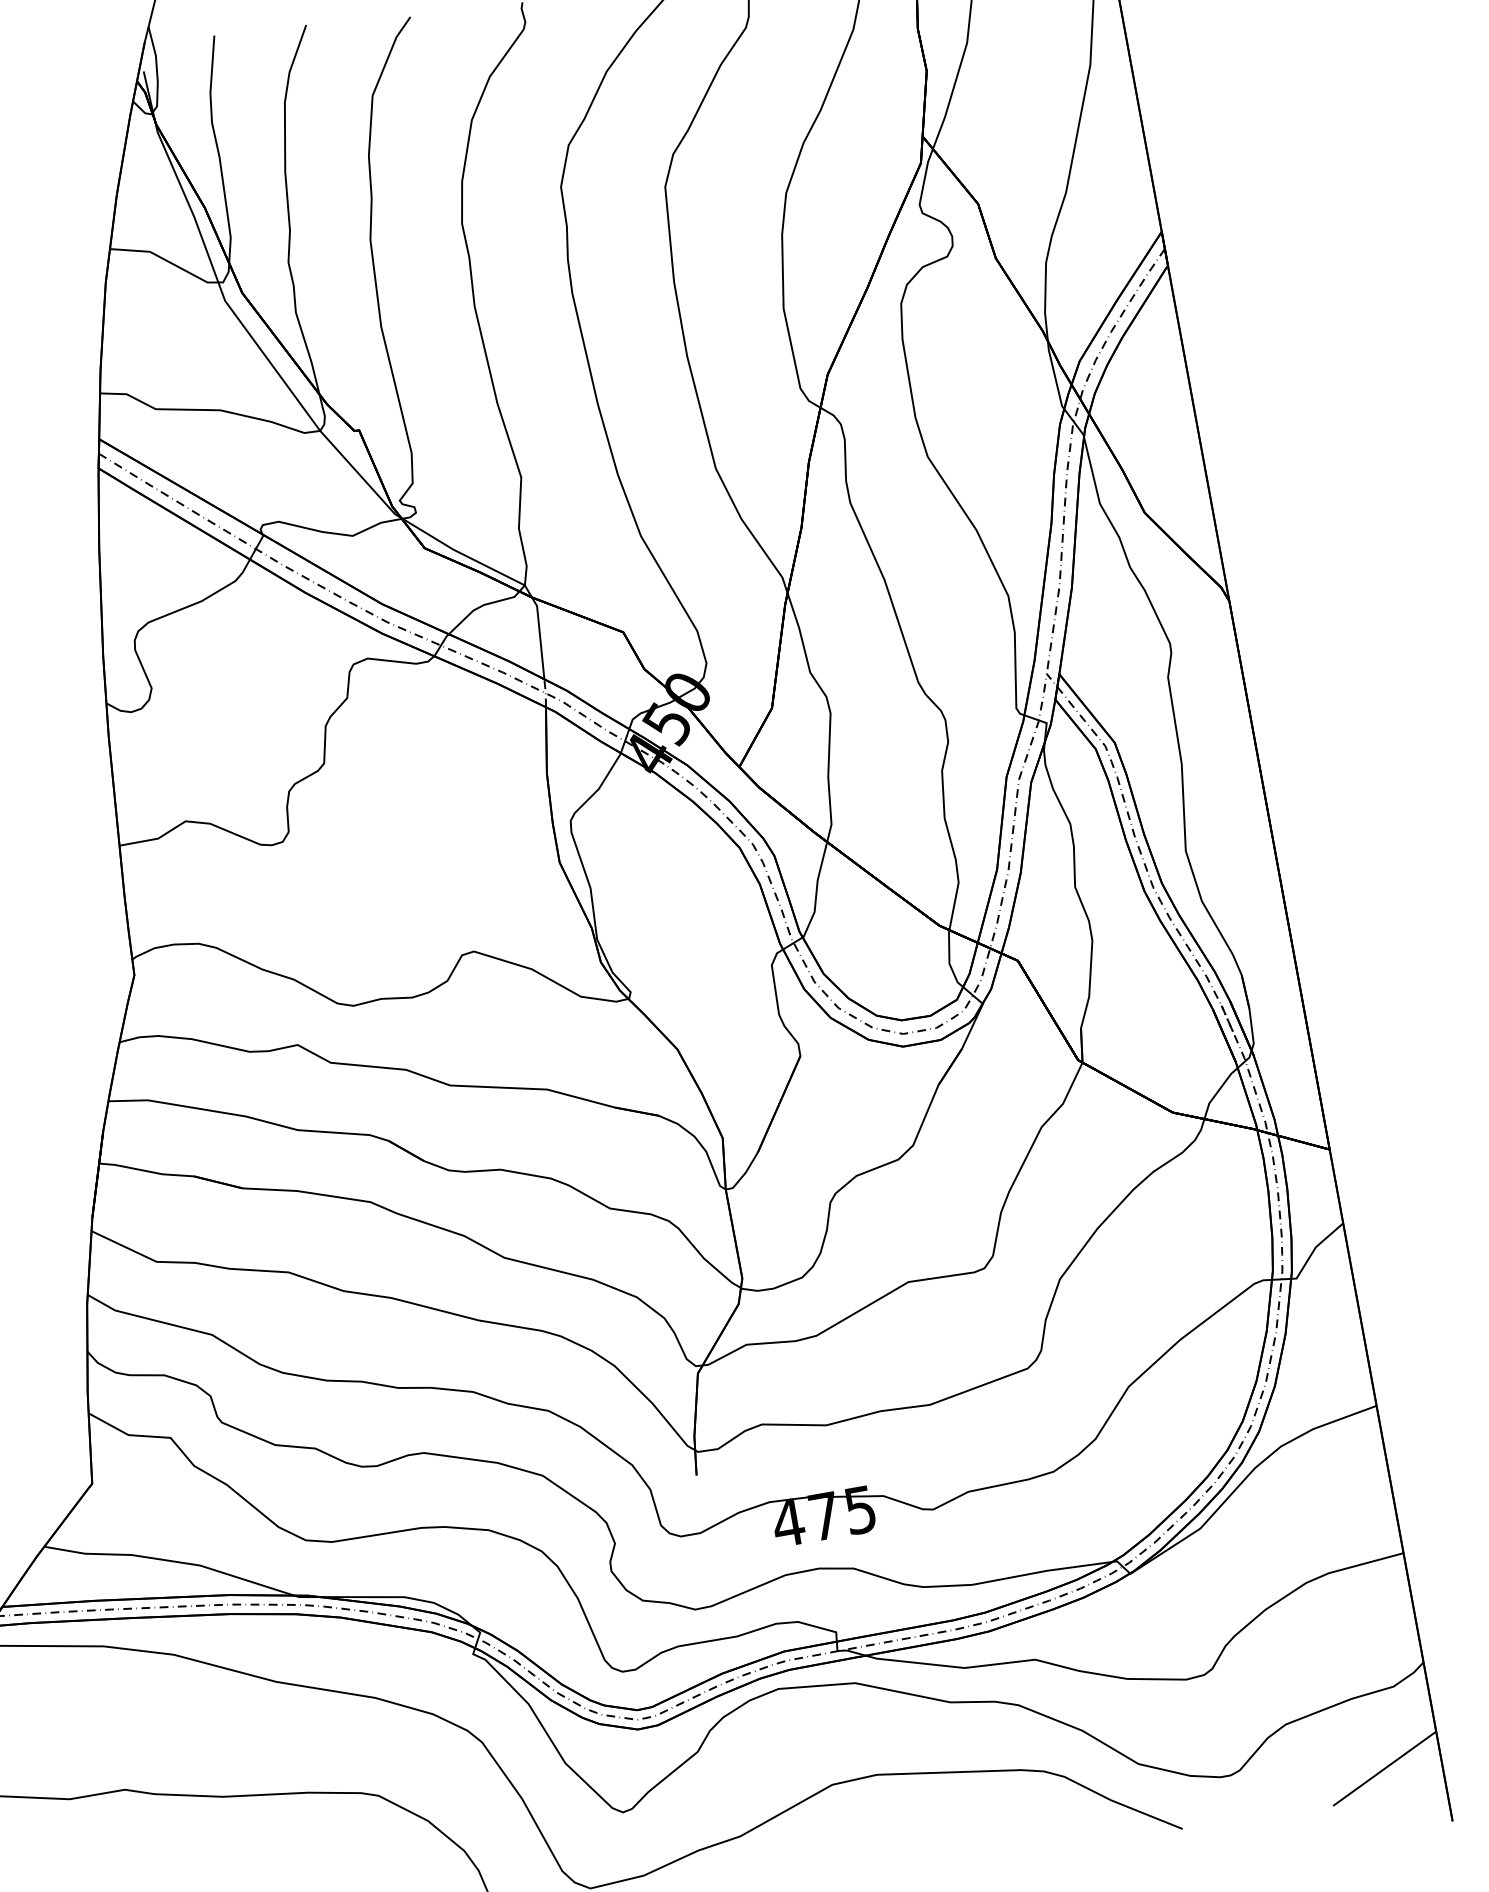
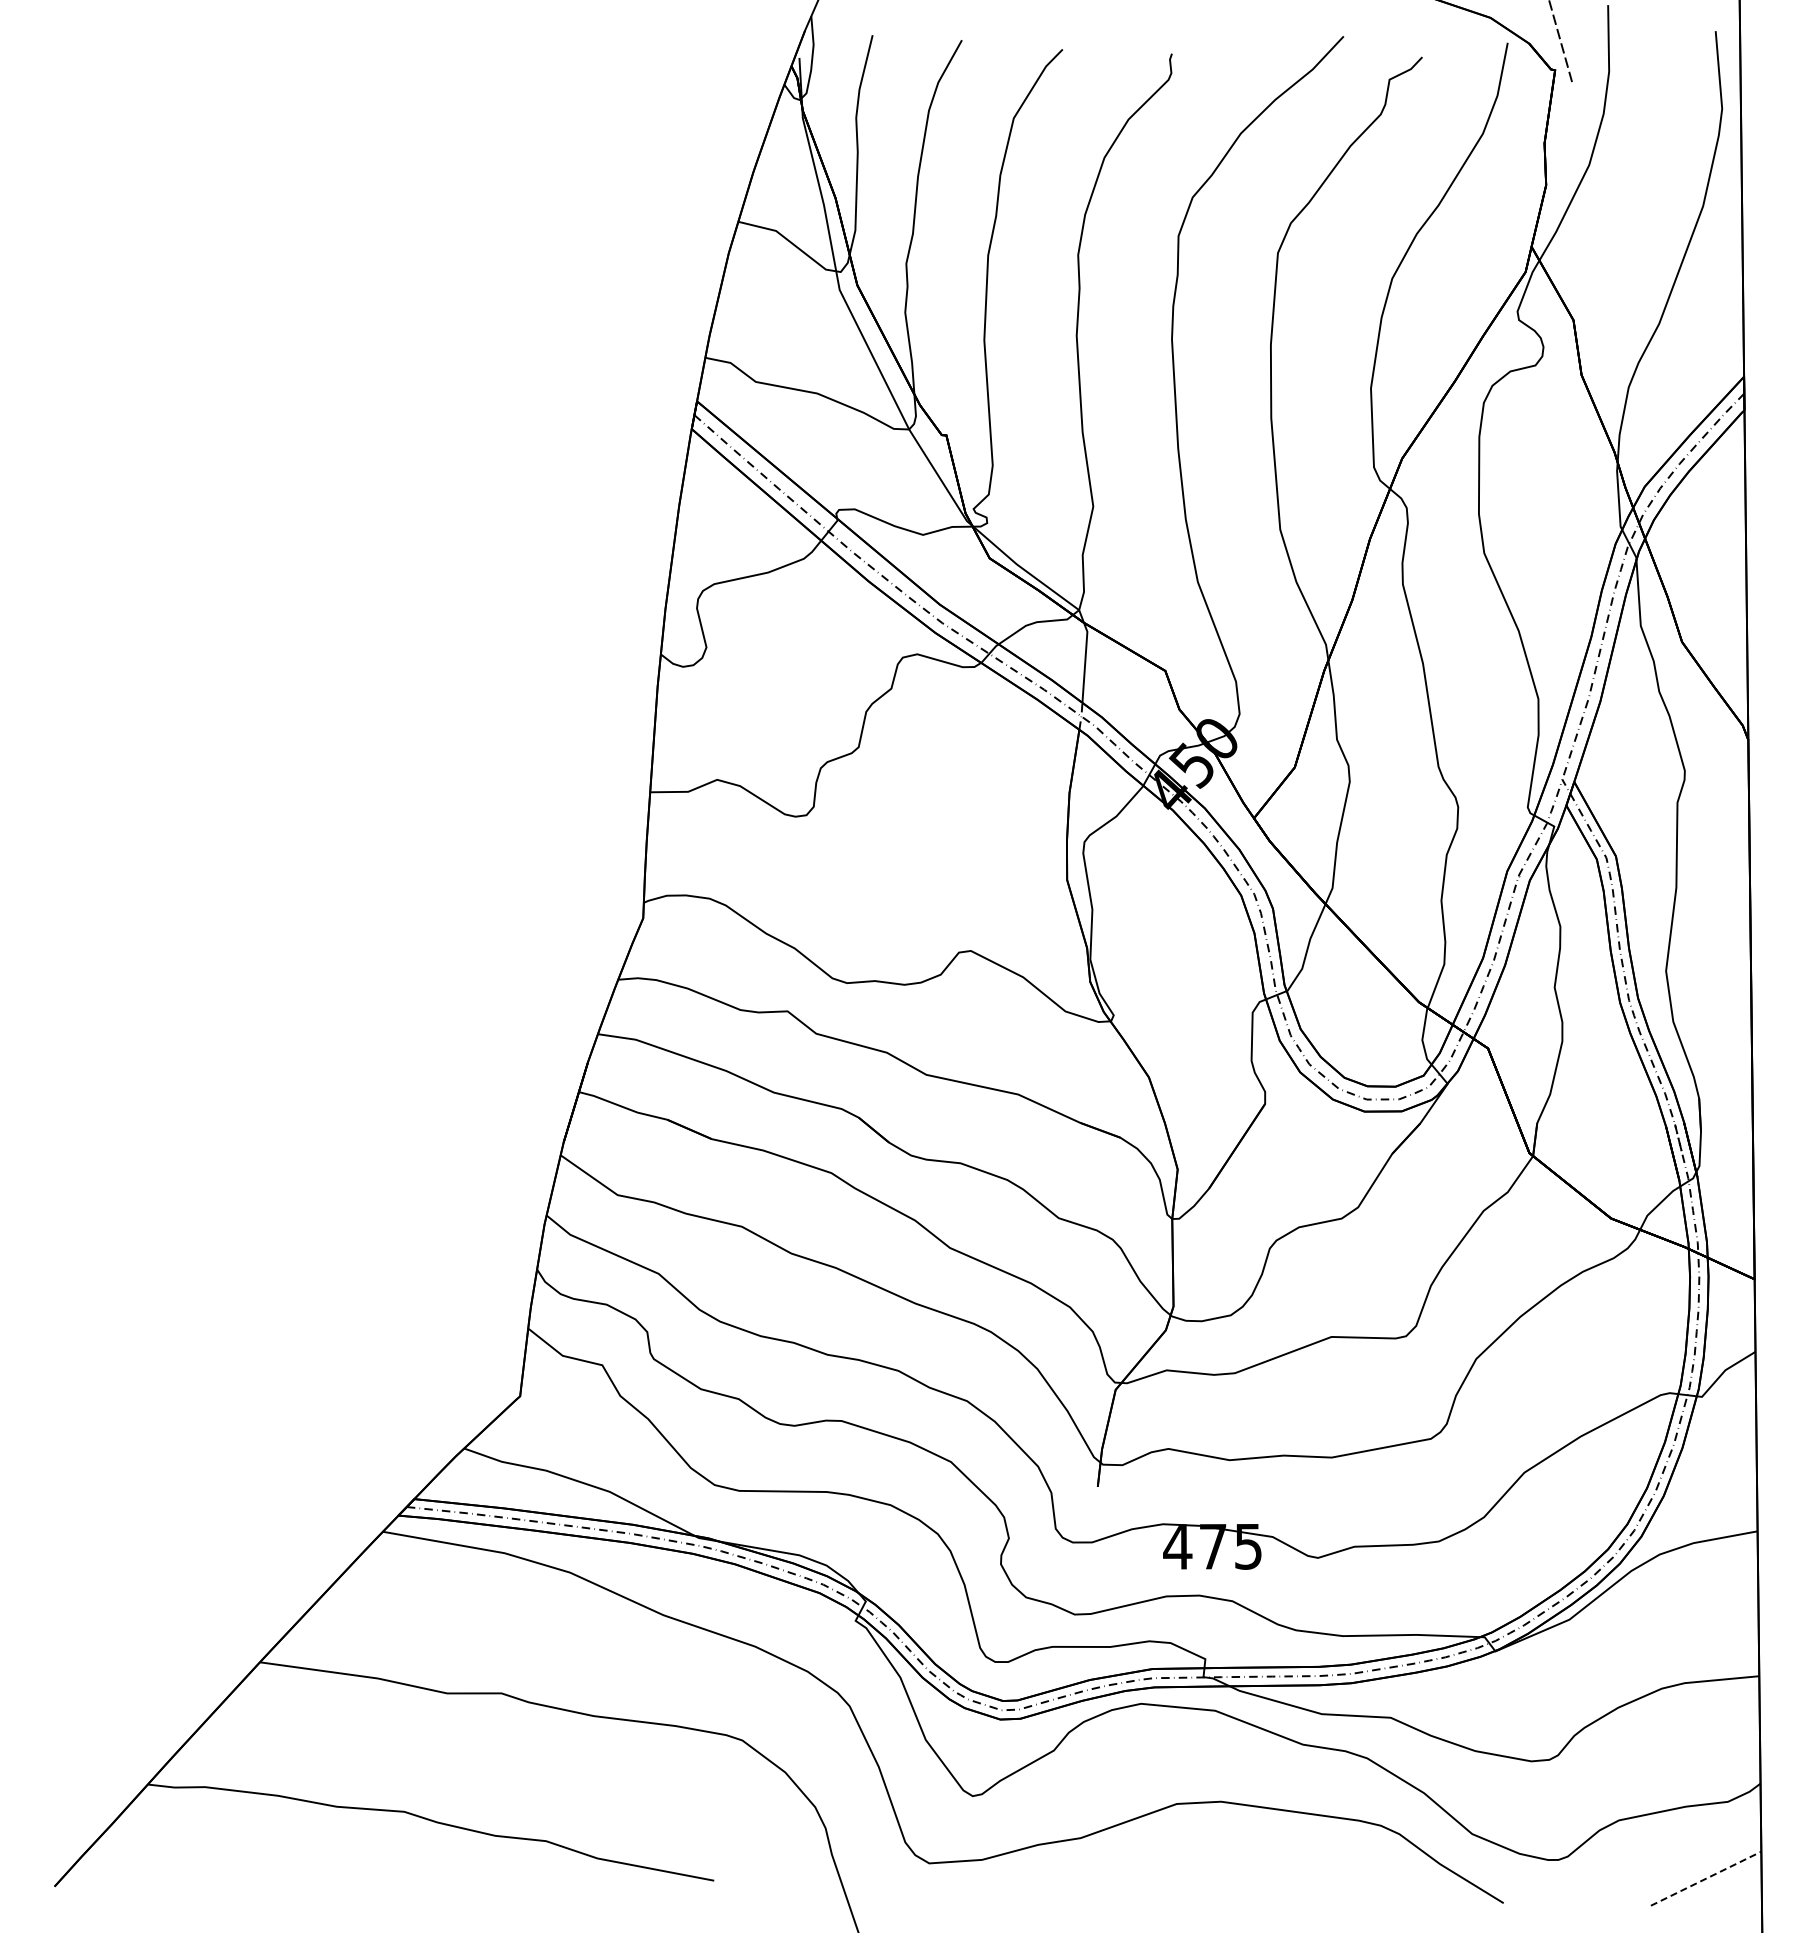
line: (1385, 1768) -> (1706, 1878), solid -> dashed

